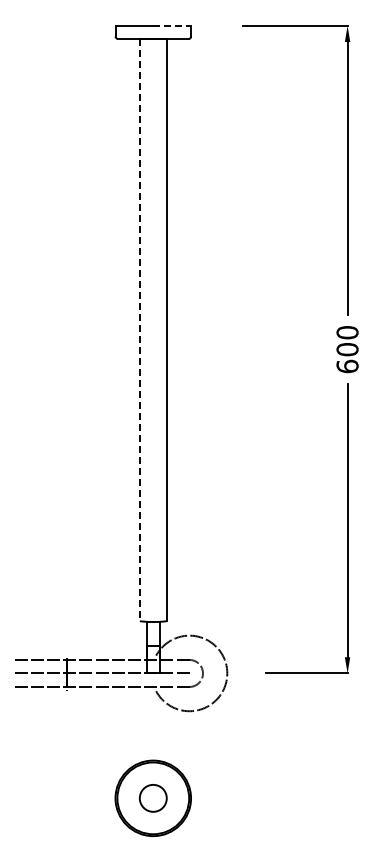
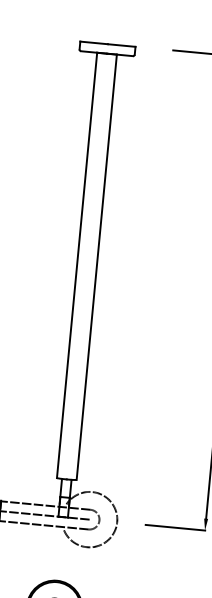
line: (172, 25) -> (121, 45), dashed -> solid
line: (139, 330) -> (76, 265), dashed -> solid

